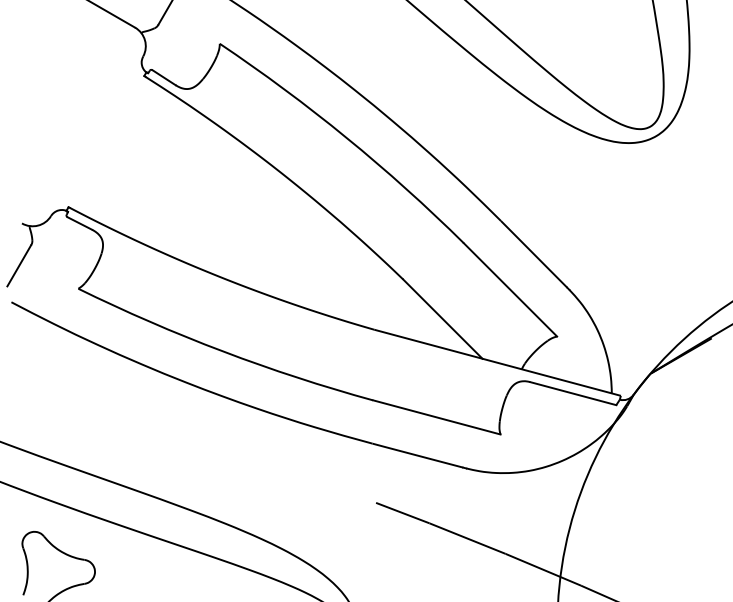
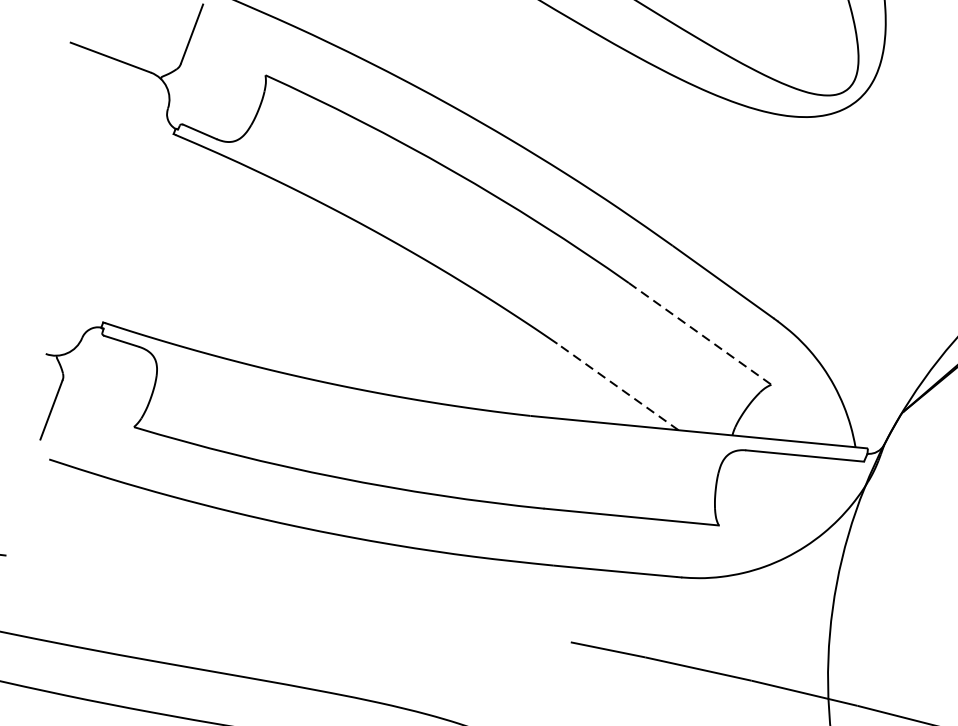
line: (510, 289) -> (700, 333), solid -> dashed
line: (442, 318) -> (617, 386), solid -> dashed

